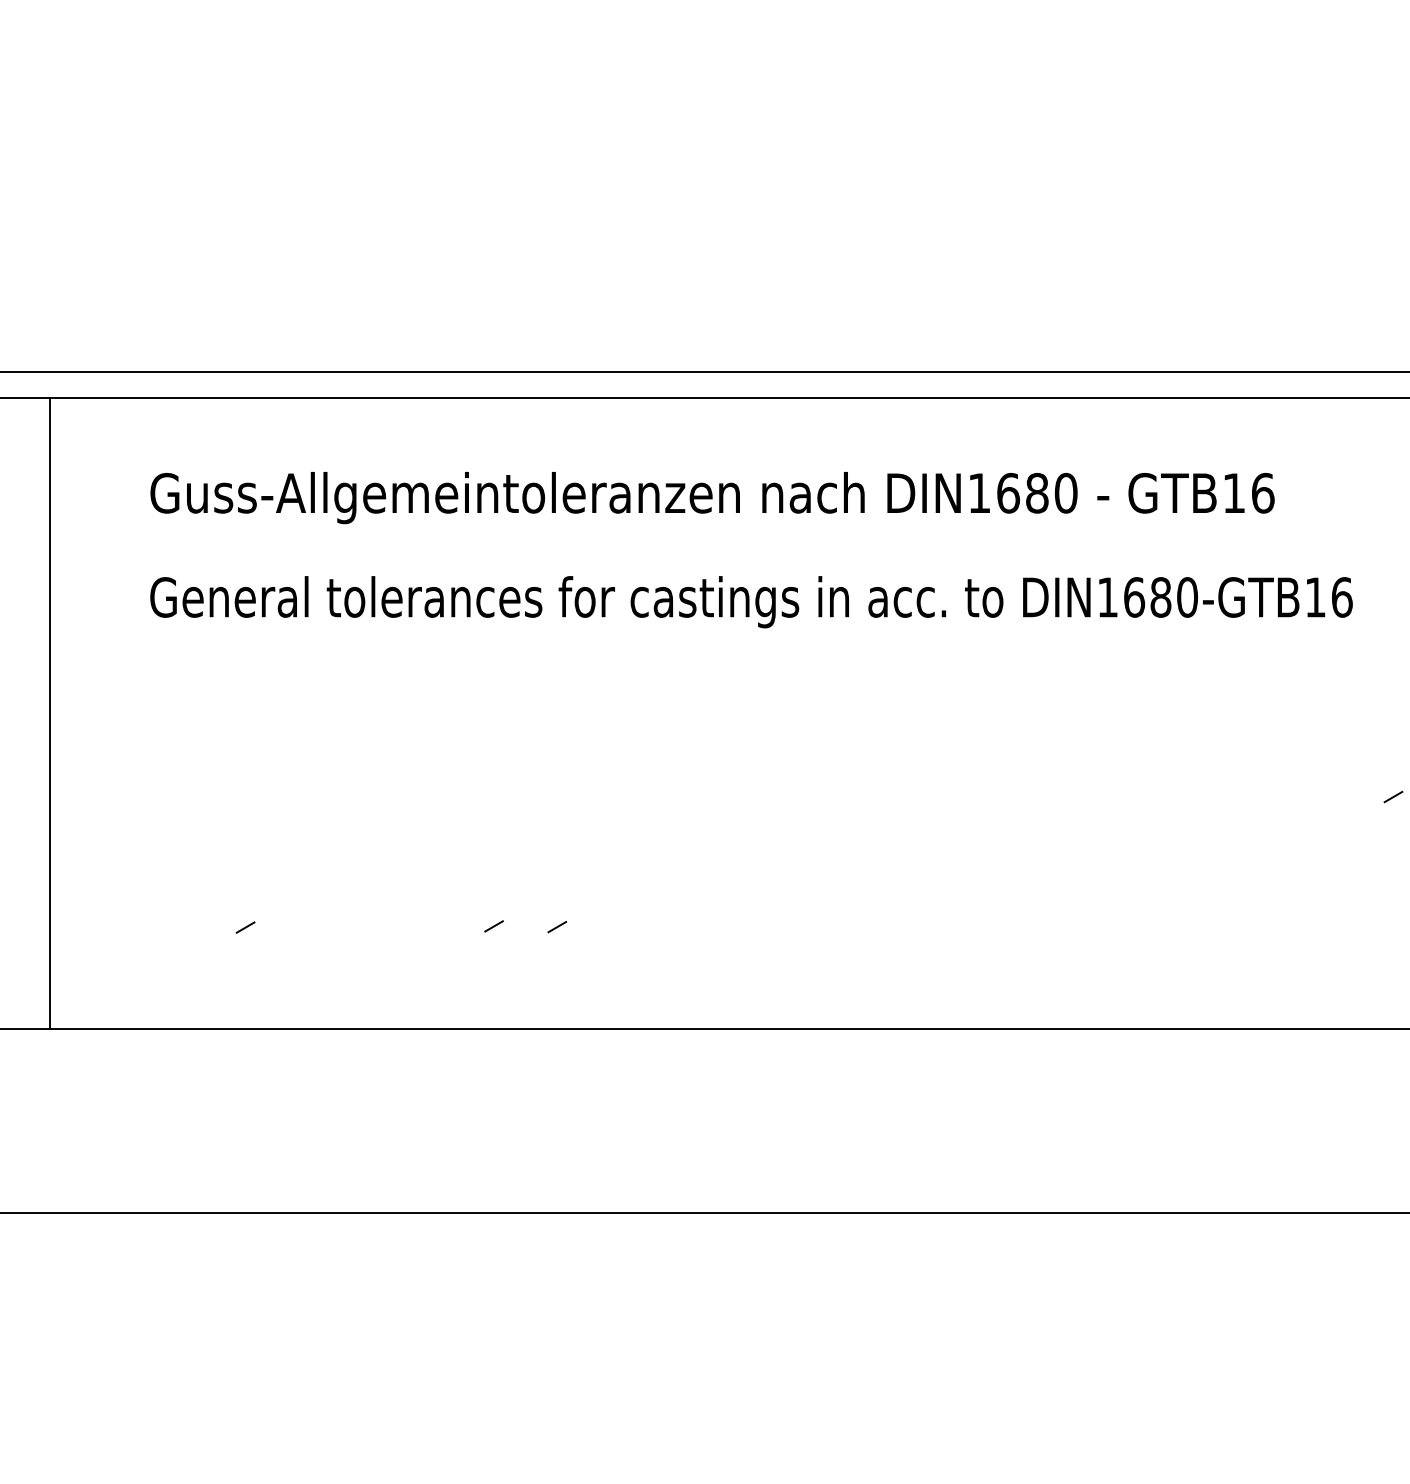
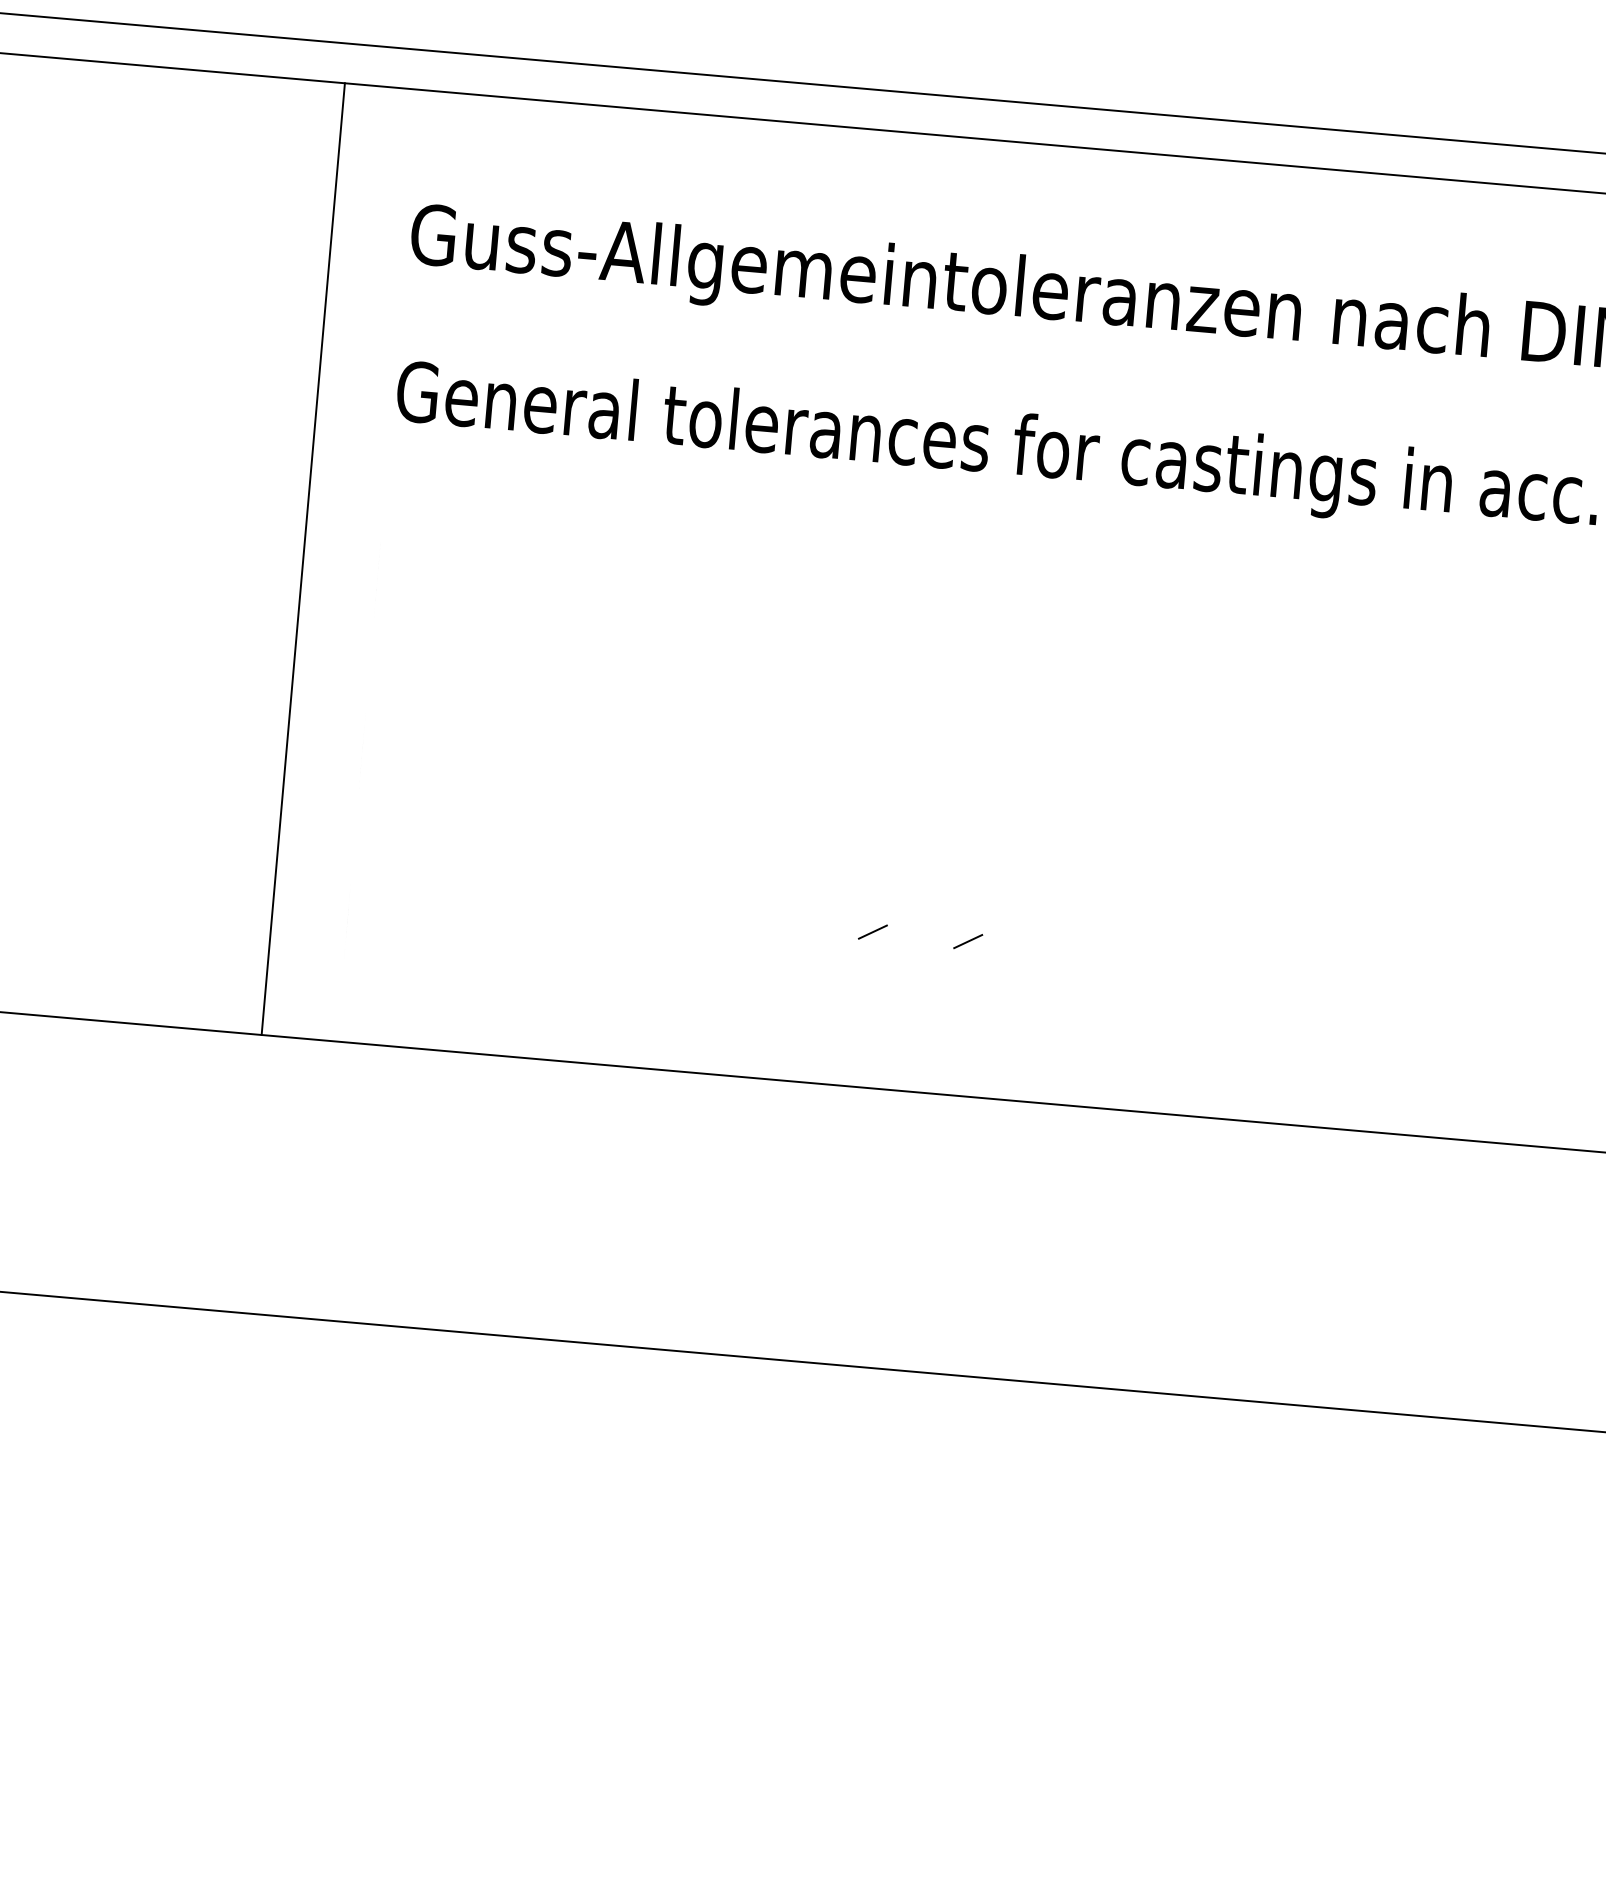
line: (49, 713) -> (302, 558), moved
line: (245, 927) -> (497, 900), removed

